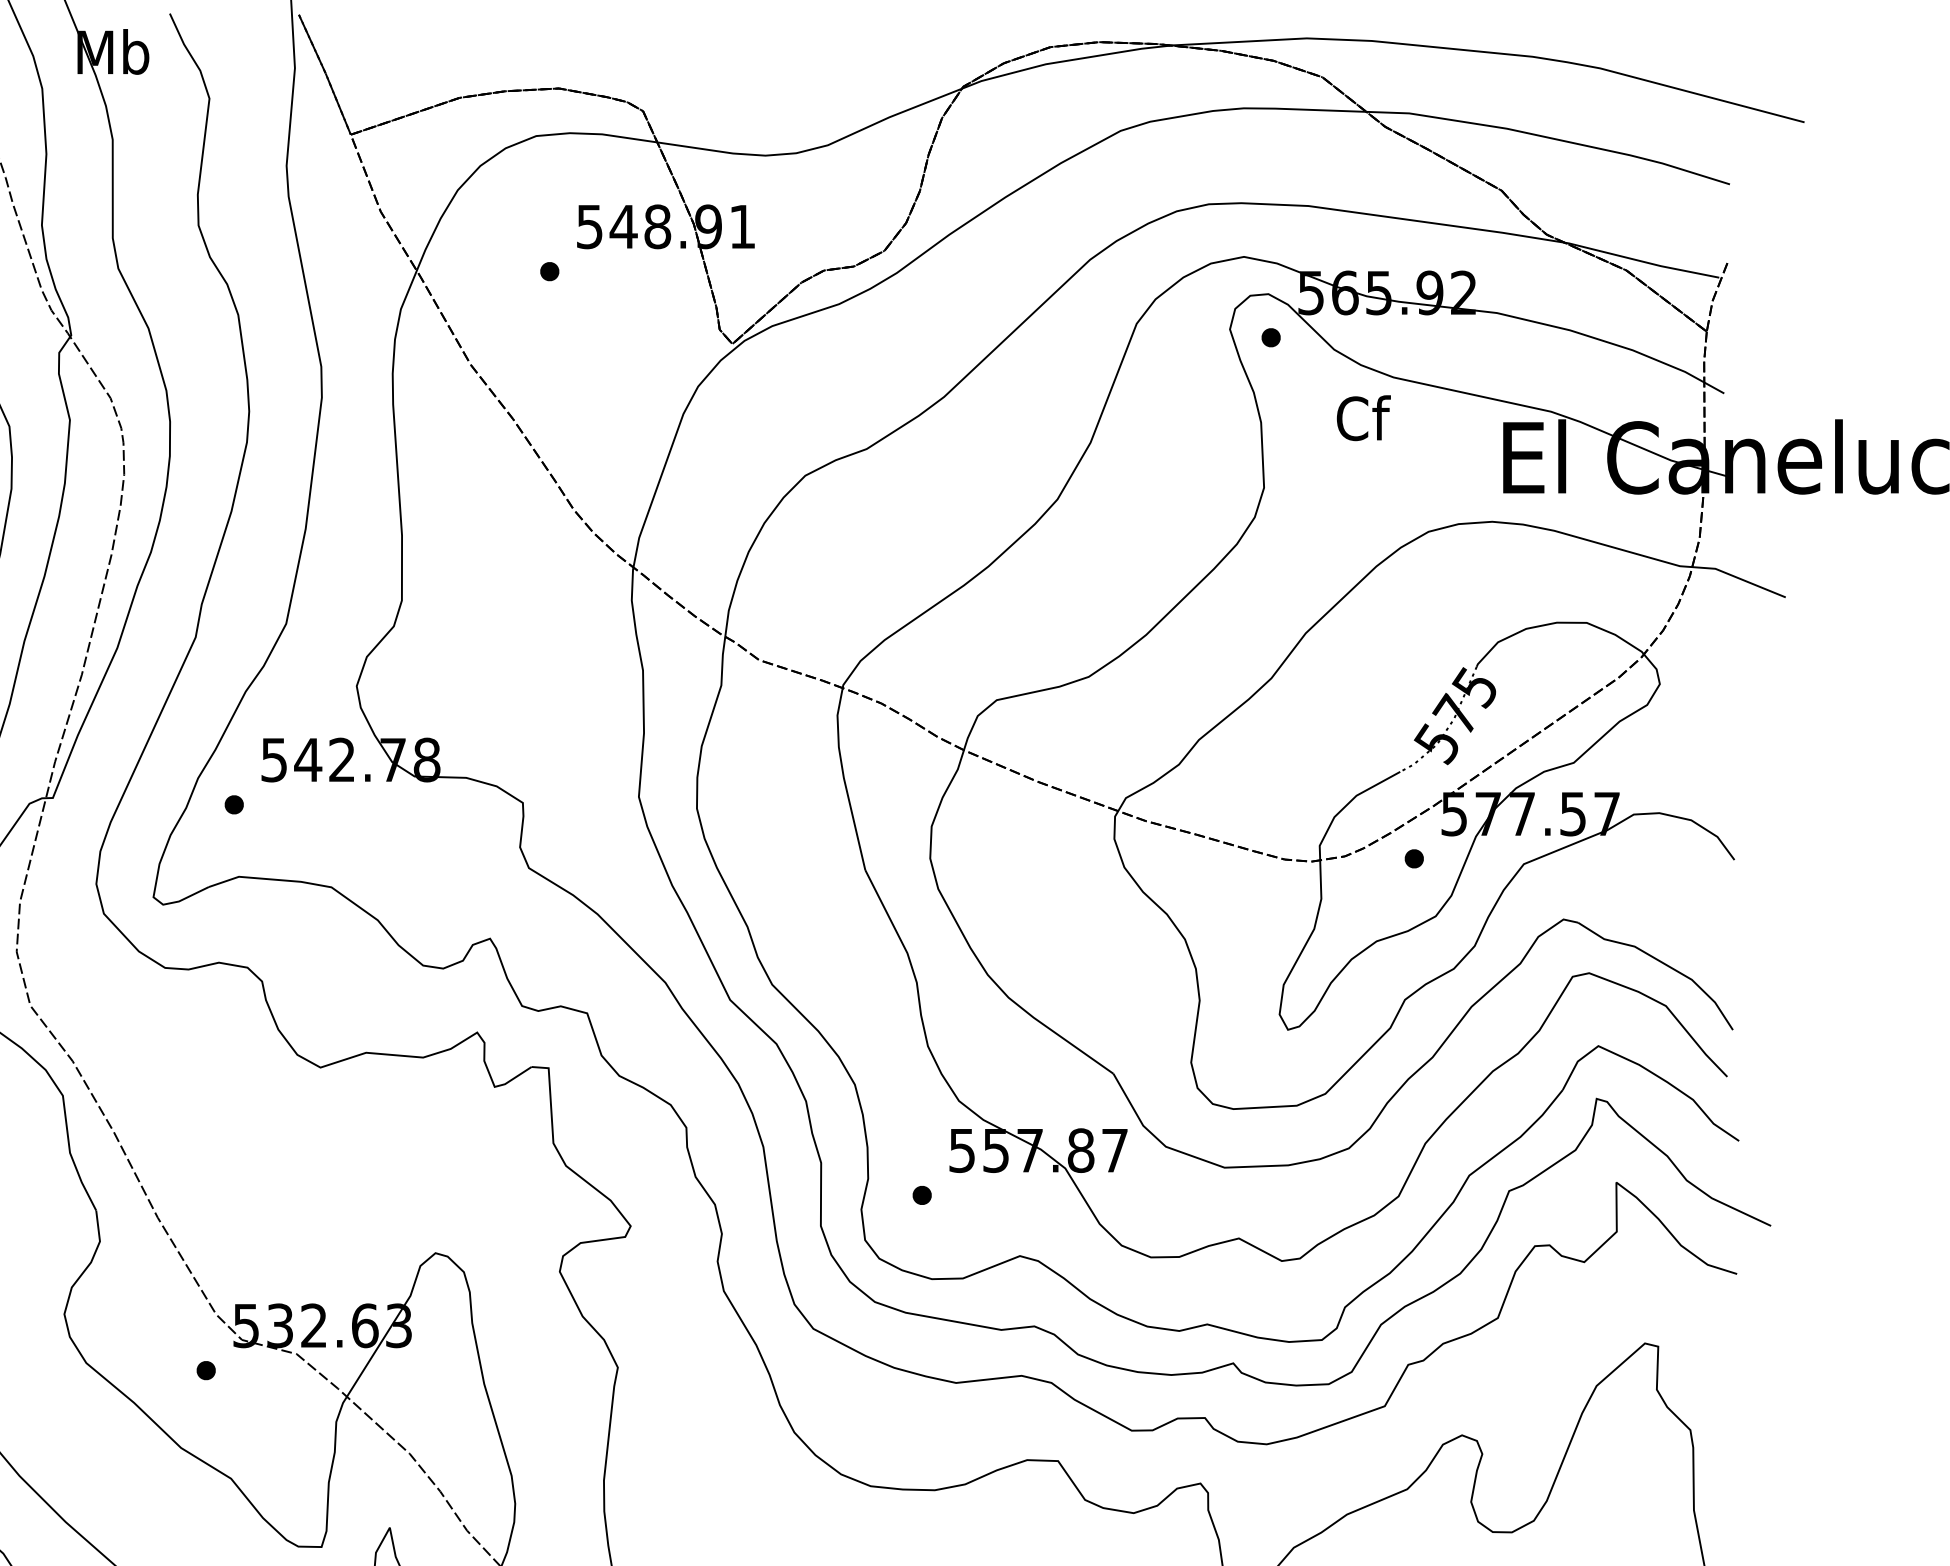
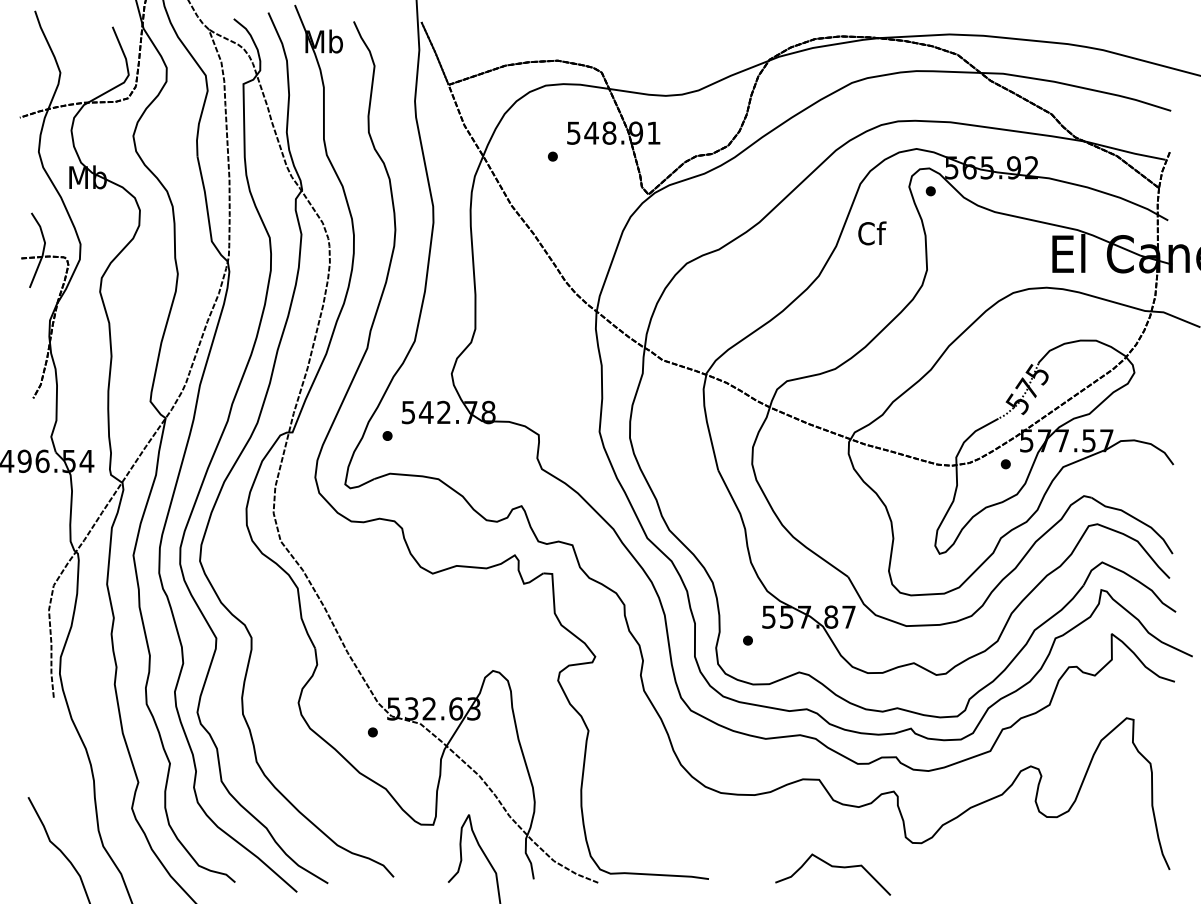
text: (1364, 418) -> (872, 233), moved

